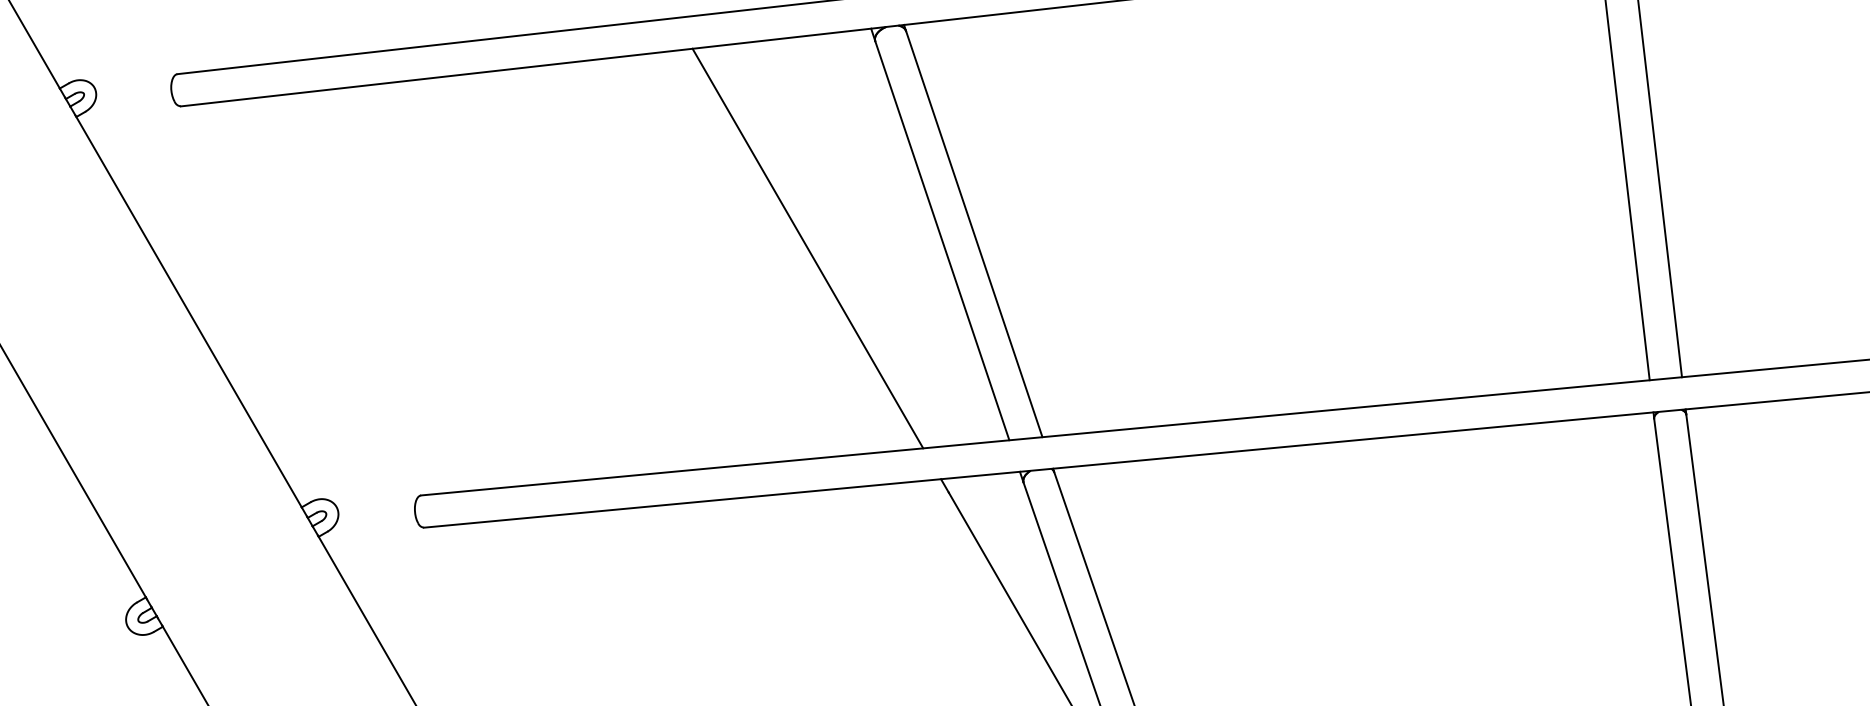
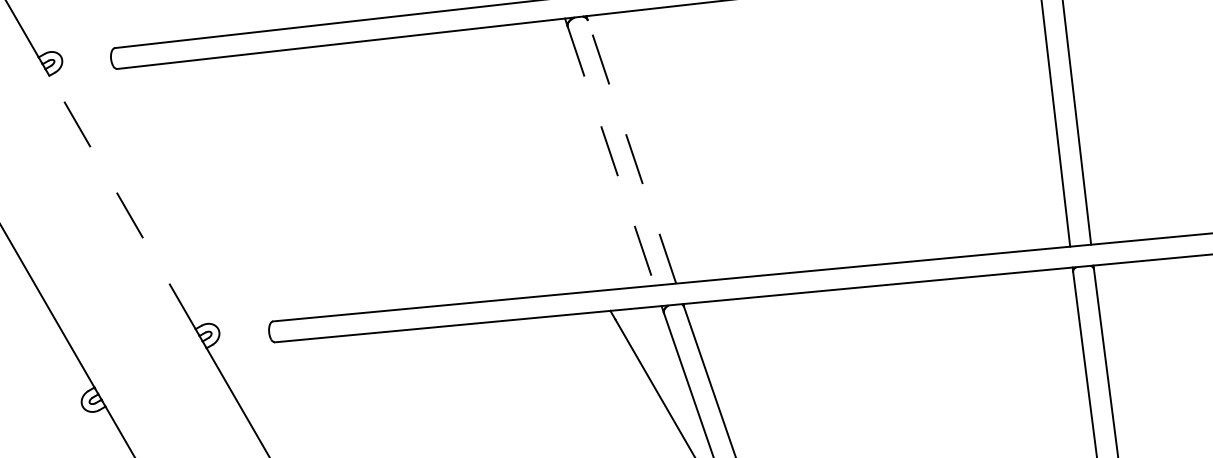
line: (973, 233) -> (631, 151), solid -> dashed
line: (942, 241) -> (611, 156), solid -> dashed
line: (807, 247) -> (523, 160), removed
line: (189, 312) -> (122, 202), solid -> dashed

